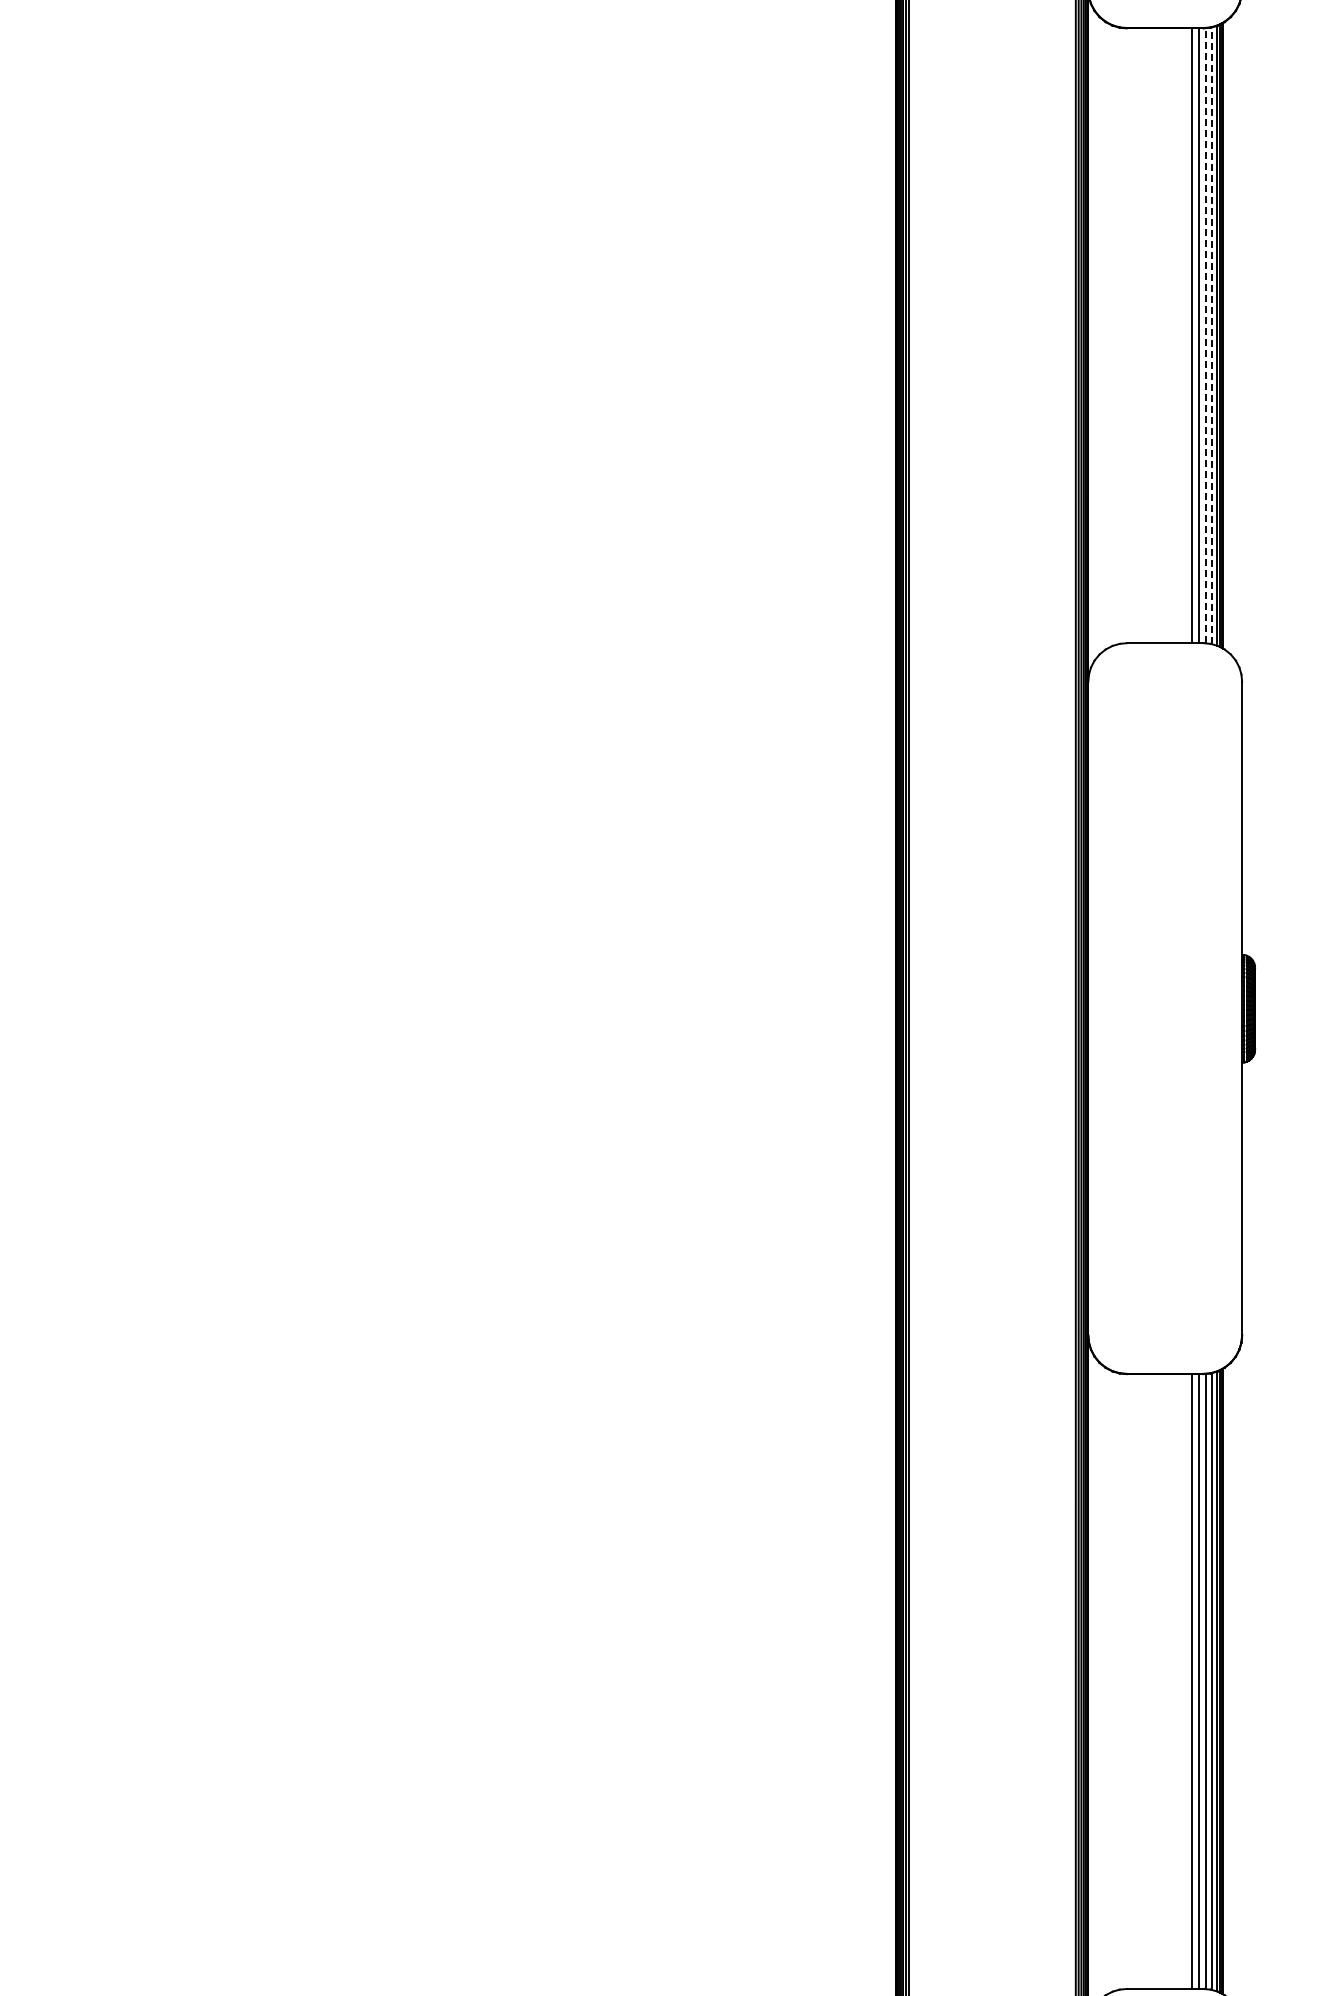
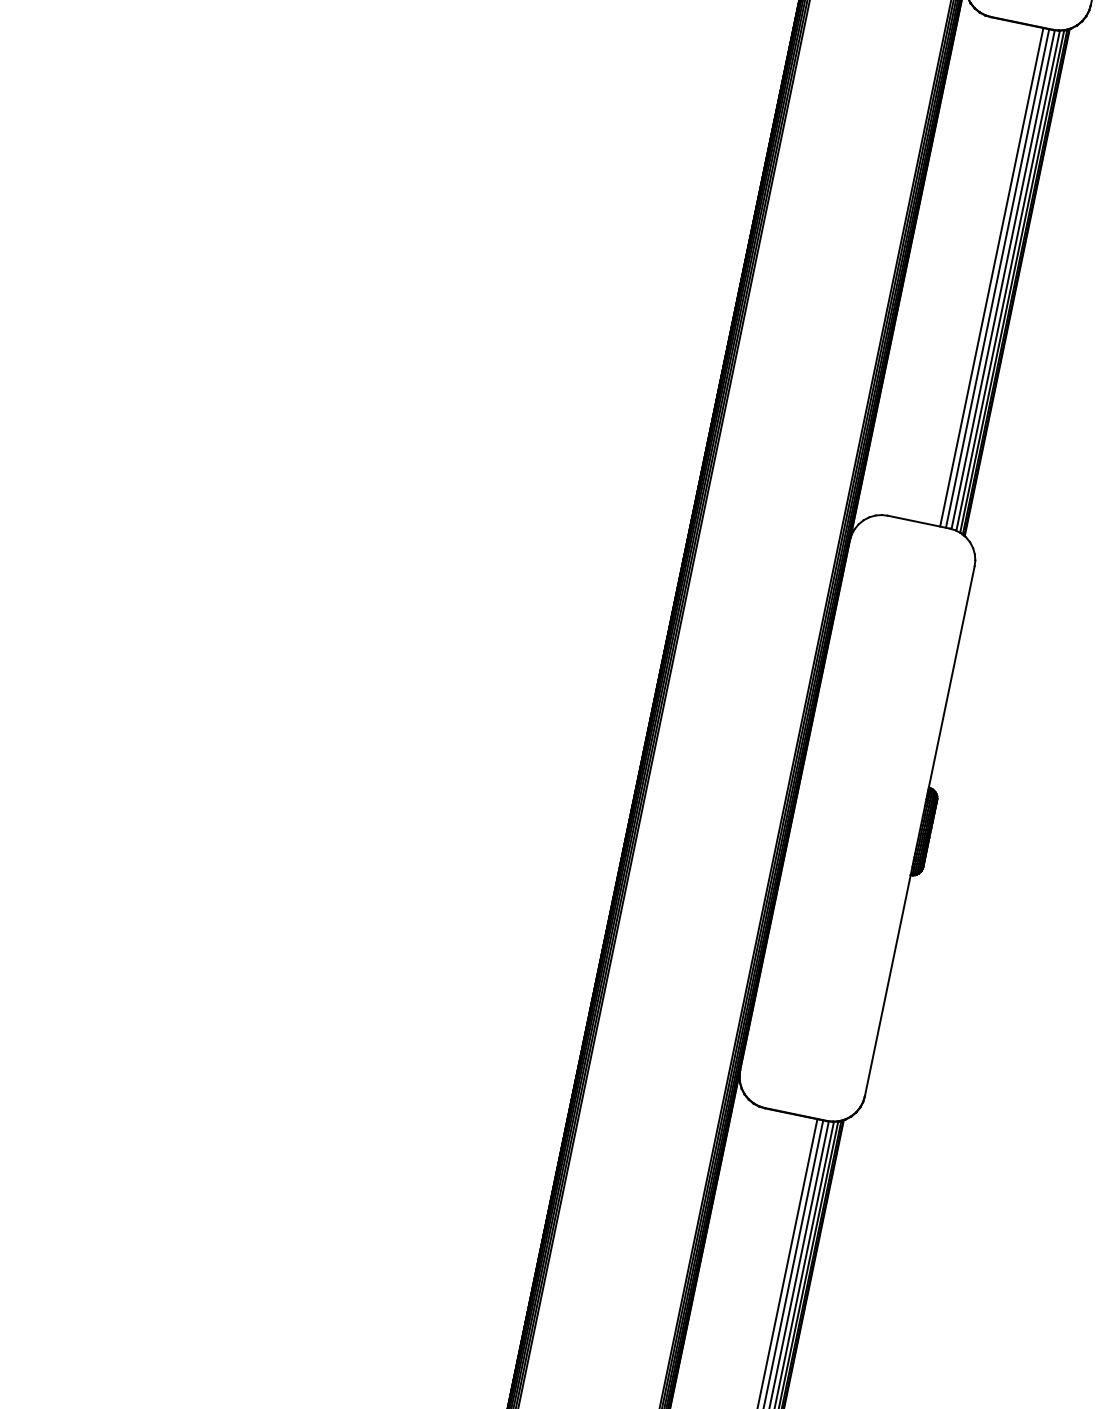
line: (1205, 335) -> (1003, 279), dashed -> solid
line: (1211, 335) -> (1007, 280), dashed -> solid

